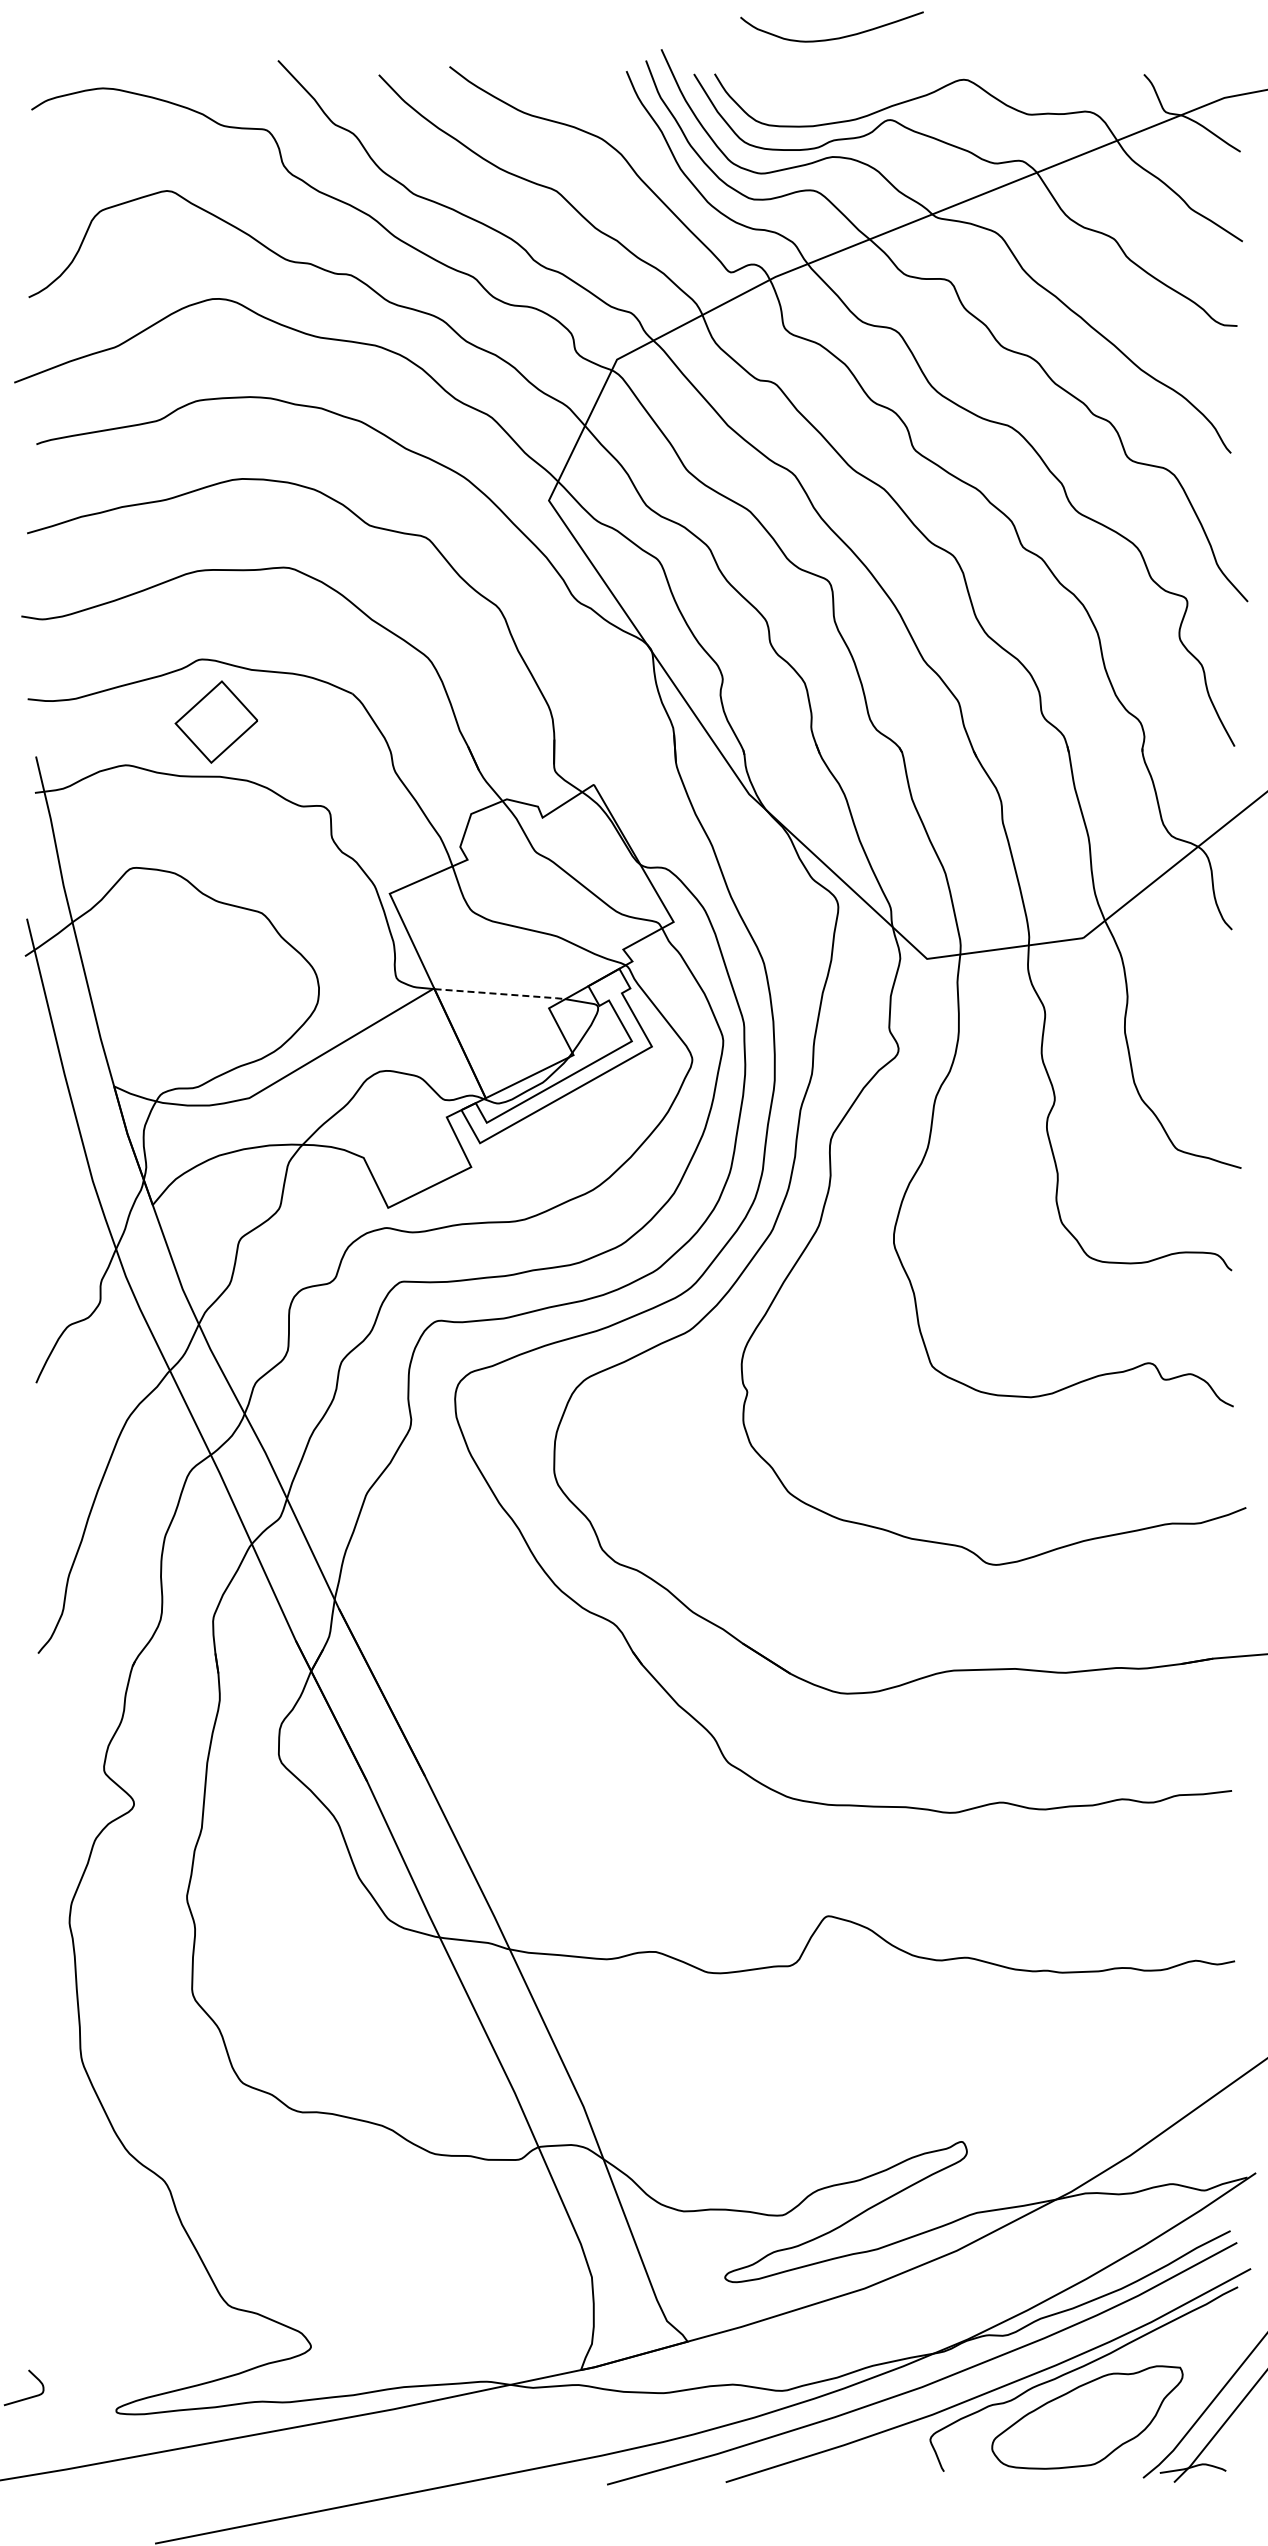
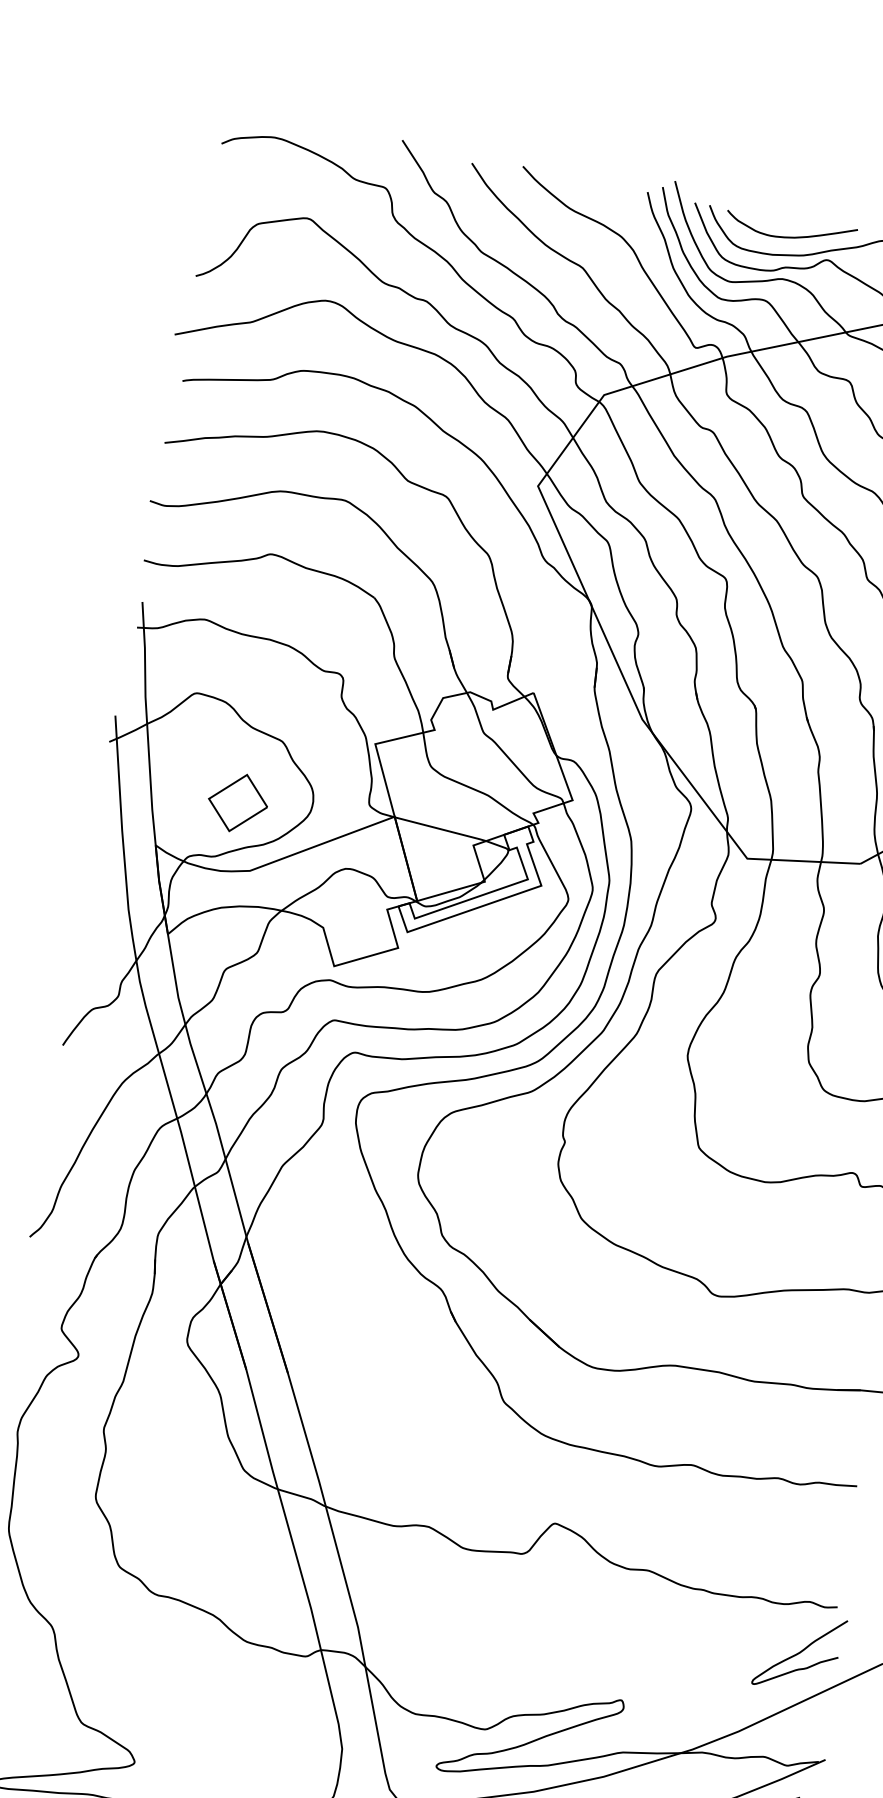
curve: (831, 38) -> (789, 236), moved
part: (215, 721) -> (237, 802), moved
line: (501, 994) -> (441, 829), dashed -> solid
curve: (1193, 2032) -> (799, 1652), added

